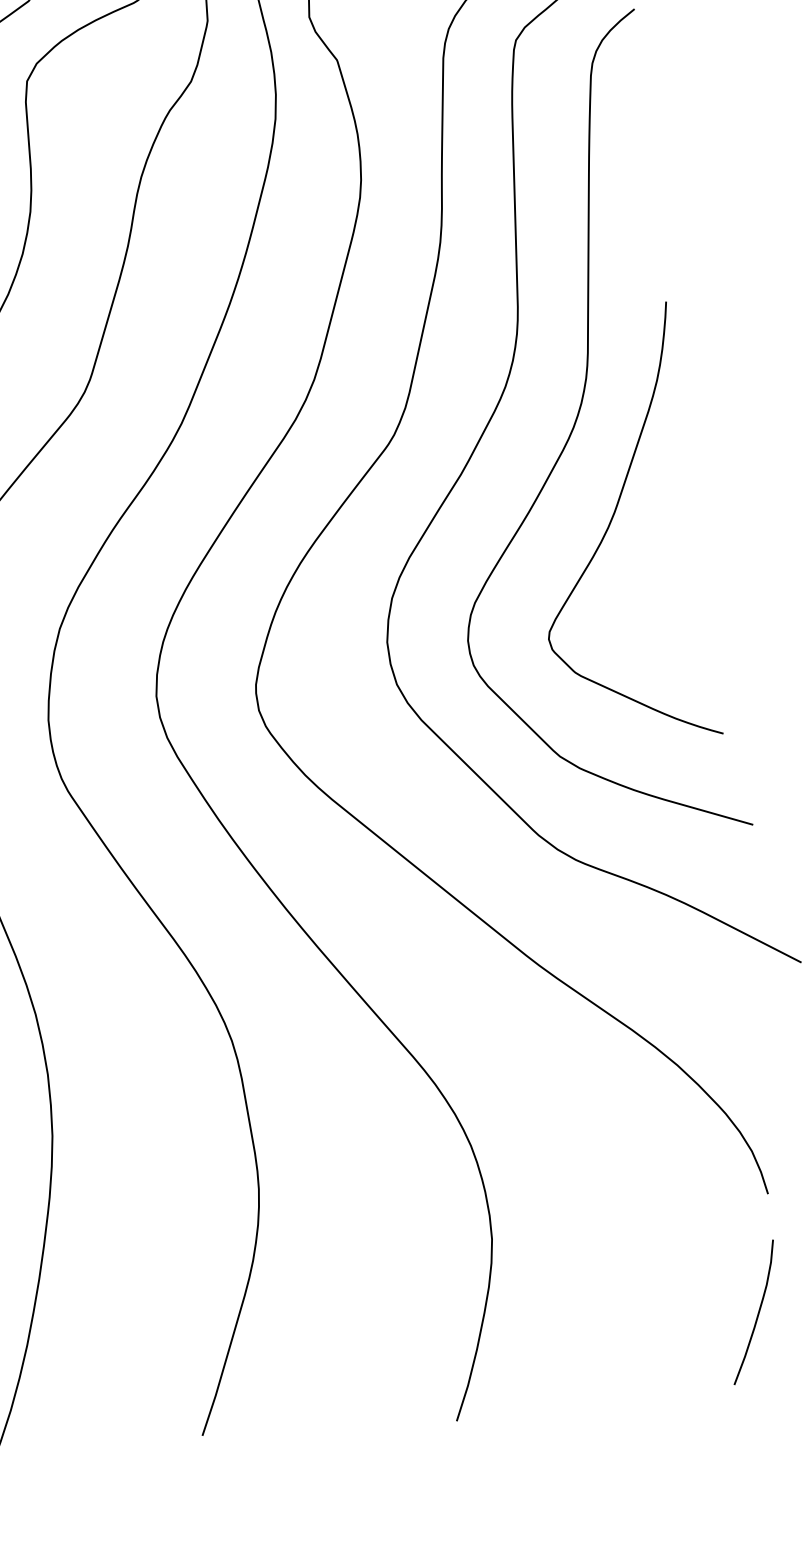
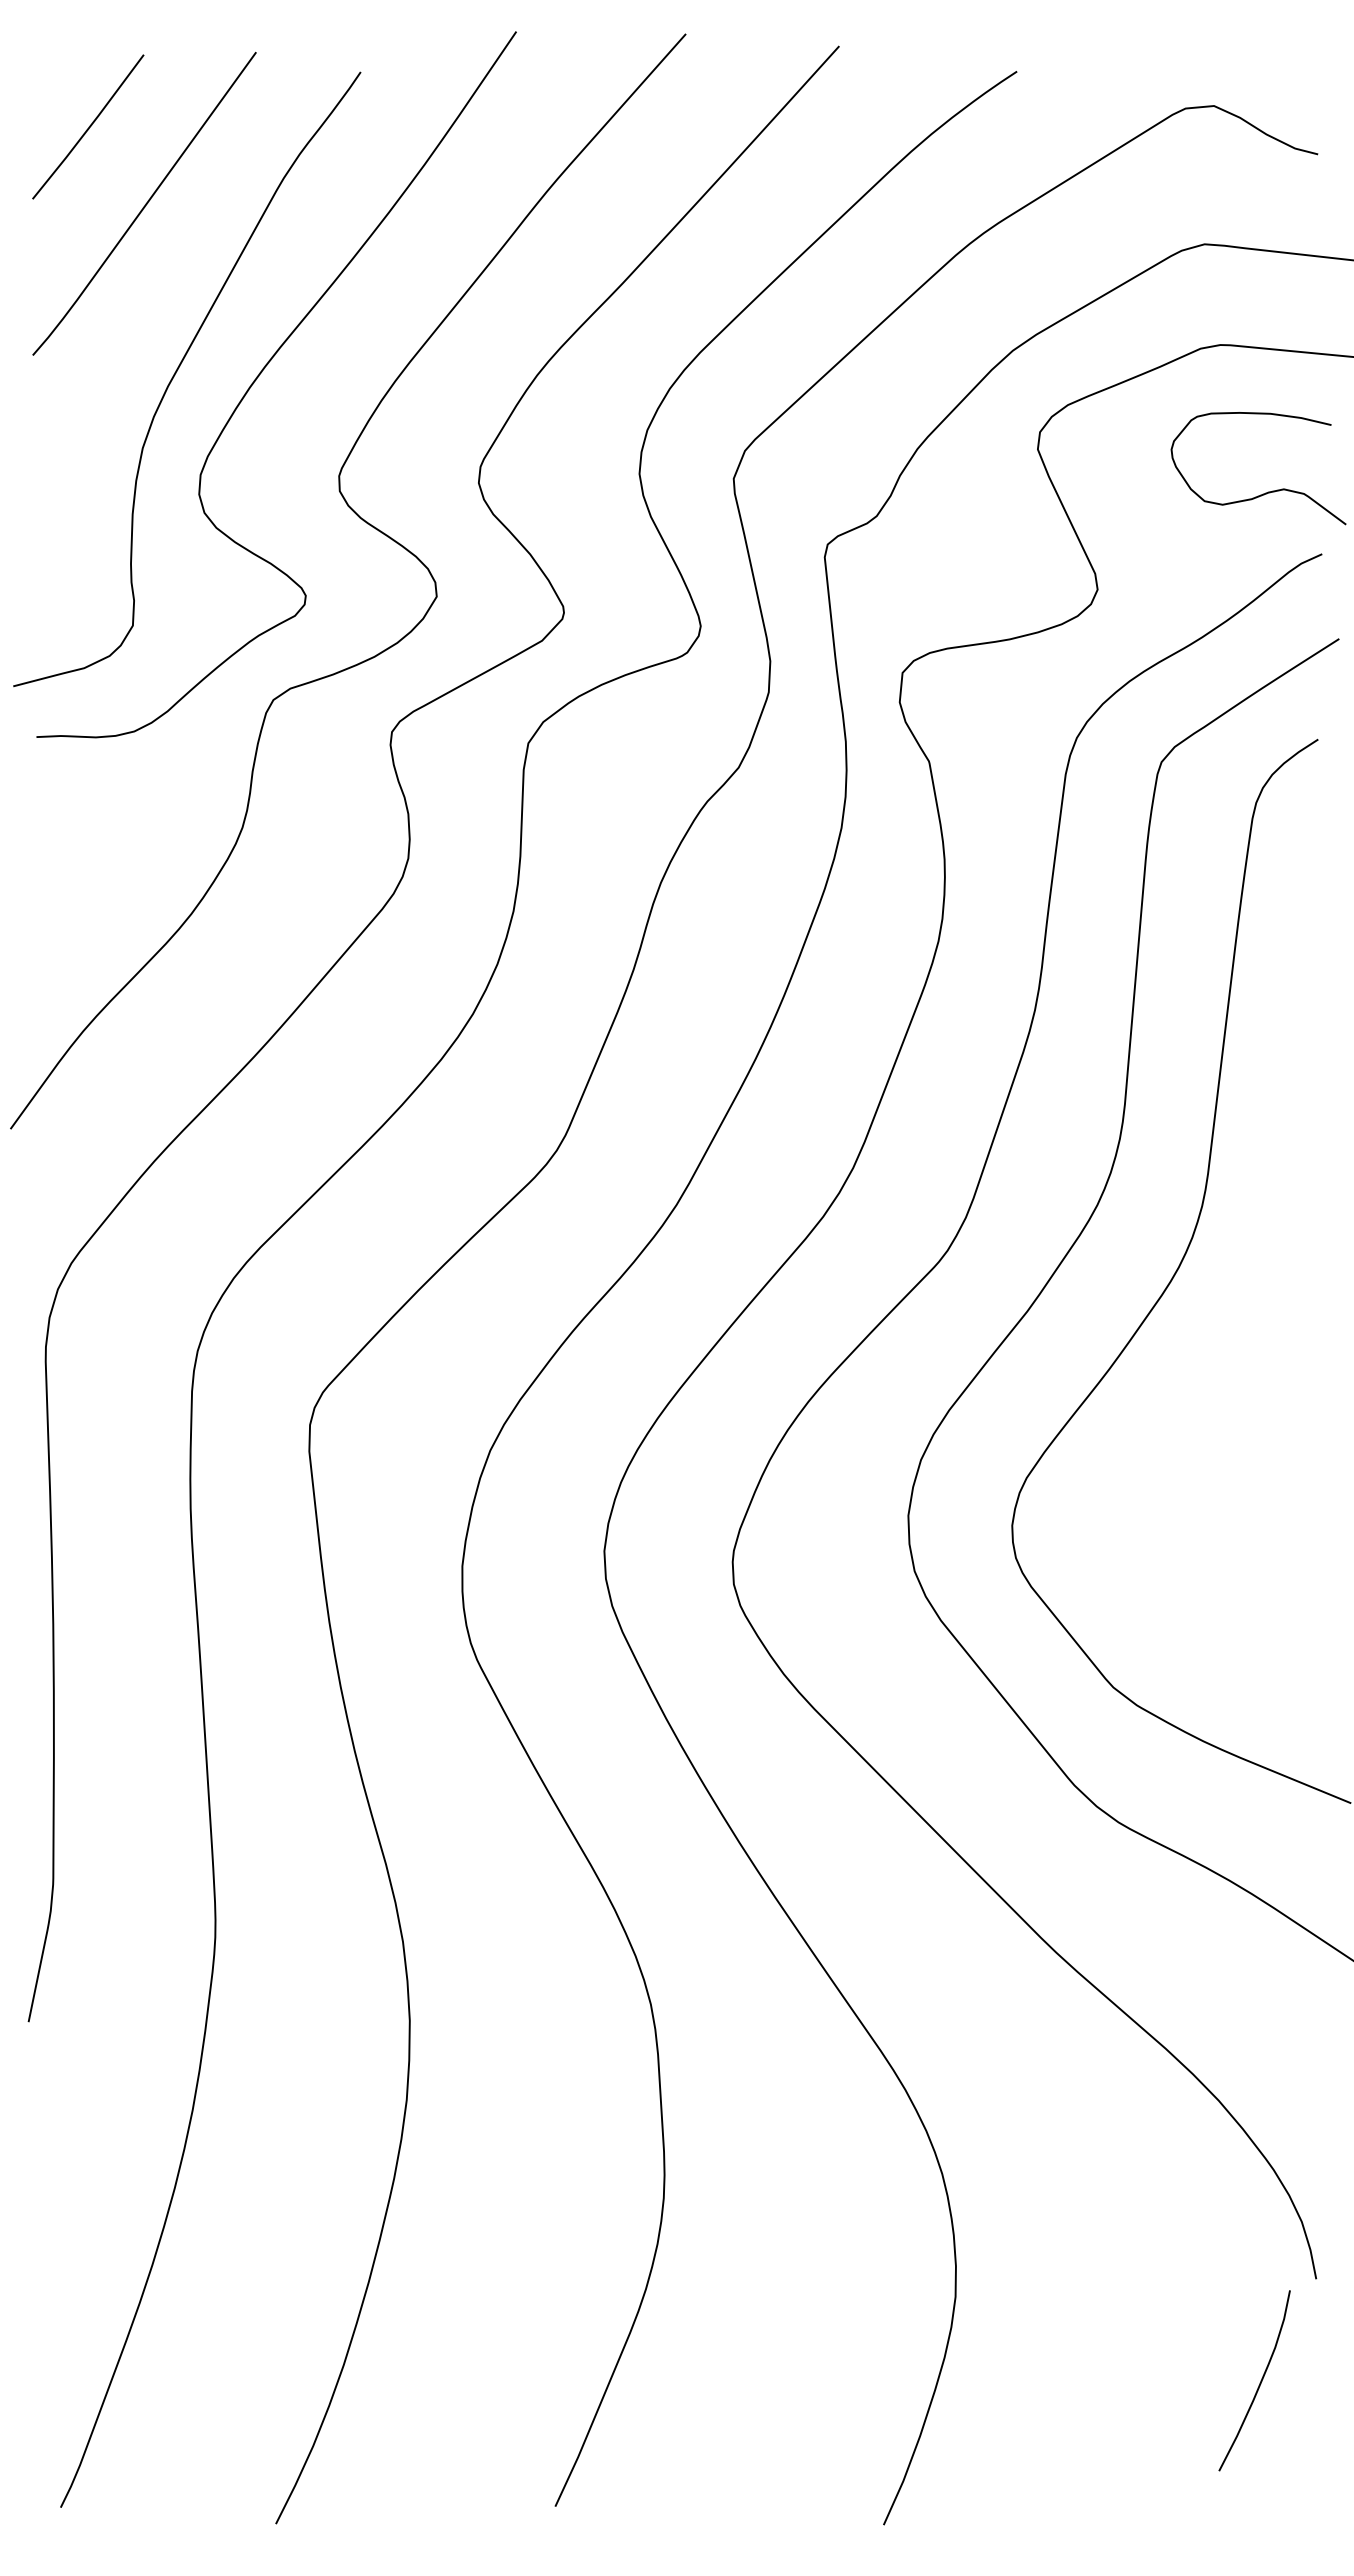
curve: (610, 523) -> (1212, 1396), removed
curve: (757, 1314) -> (1259, 2383), moved

